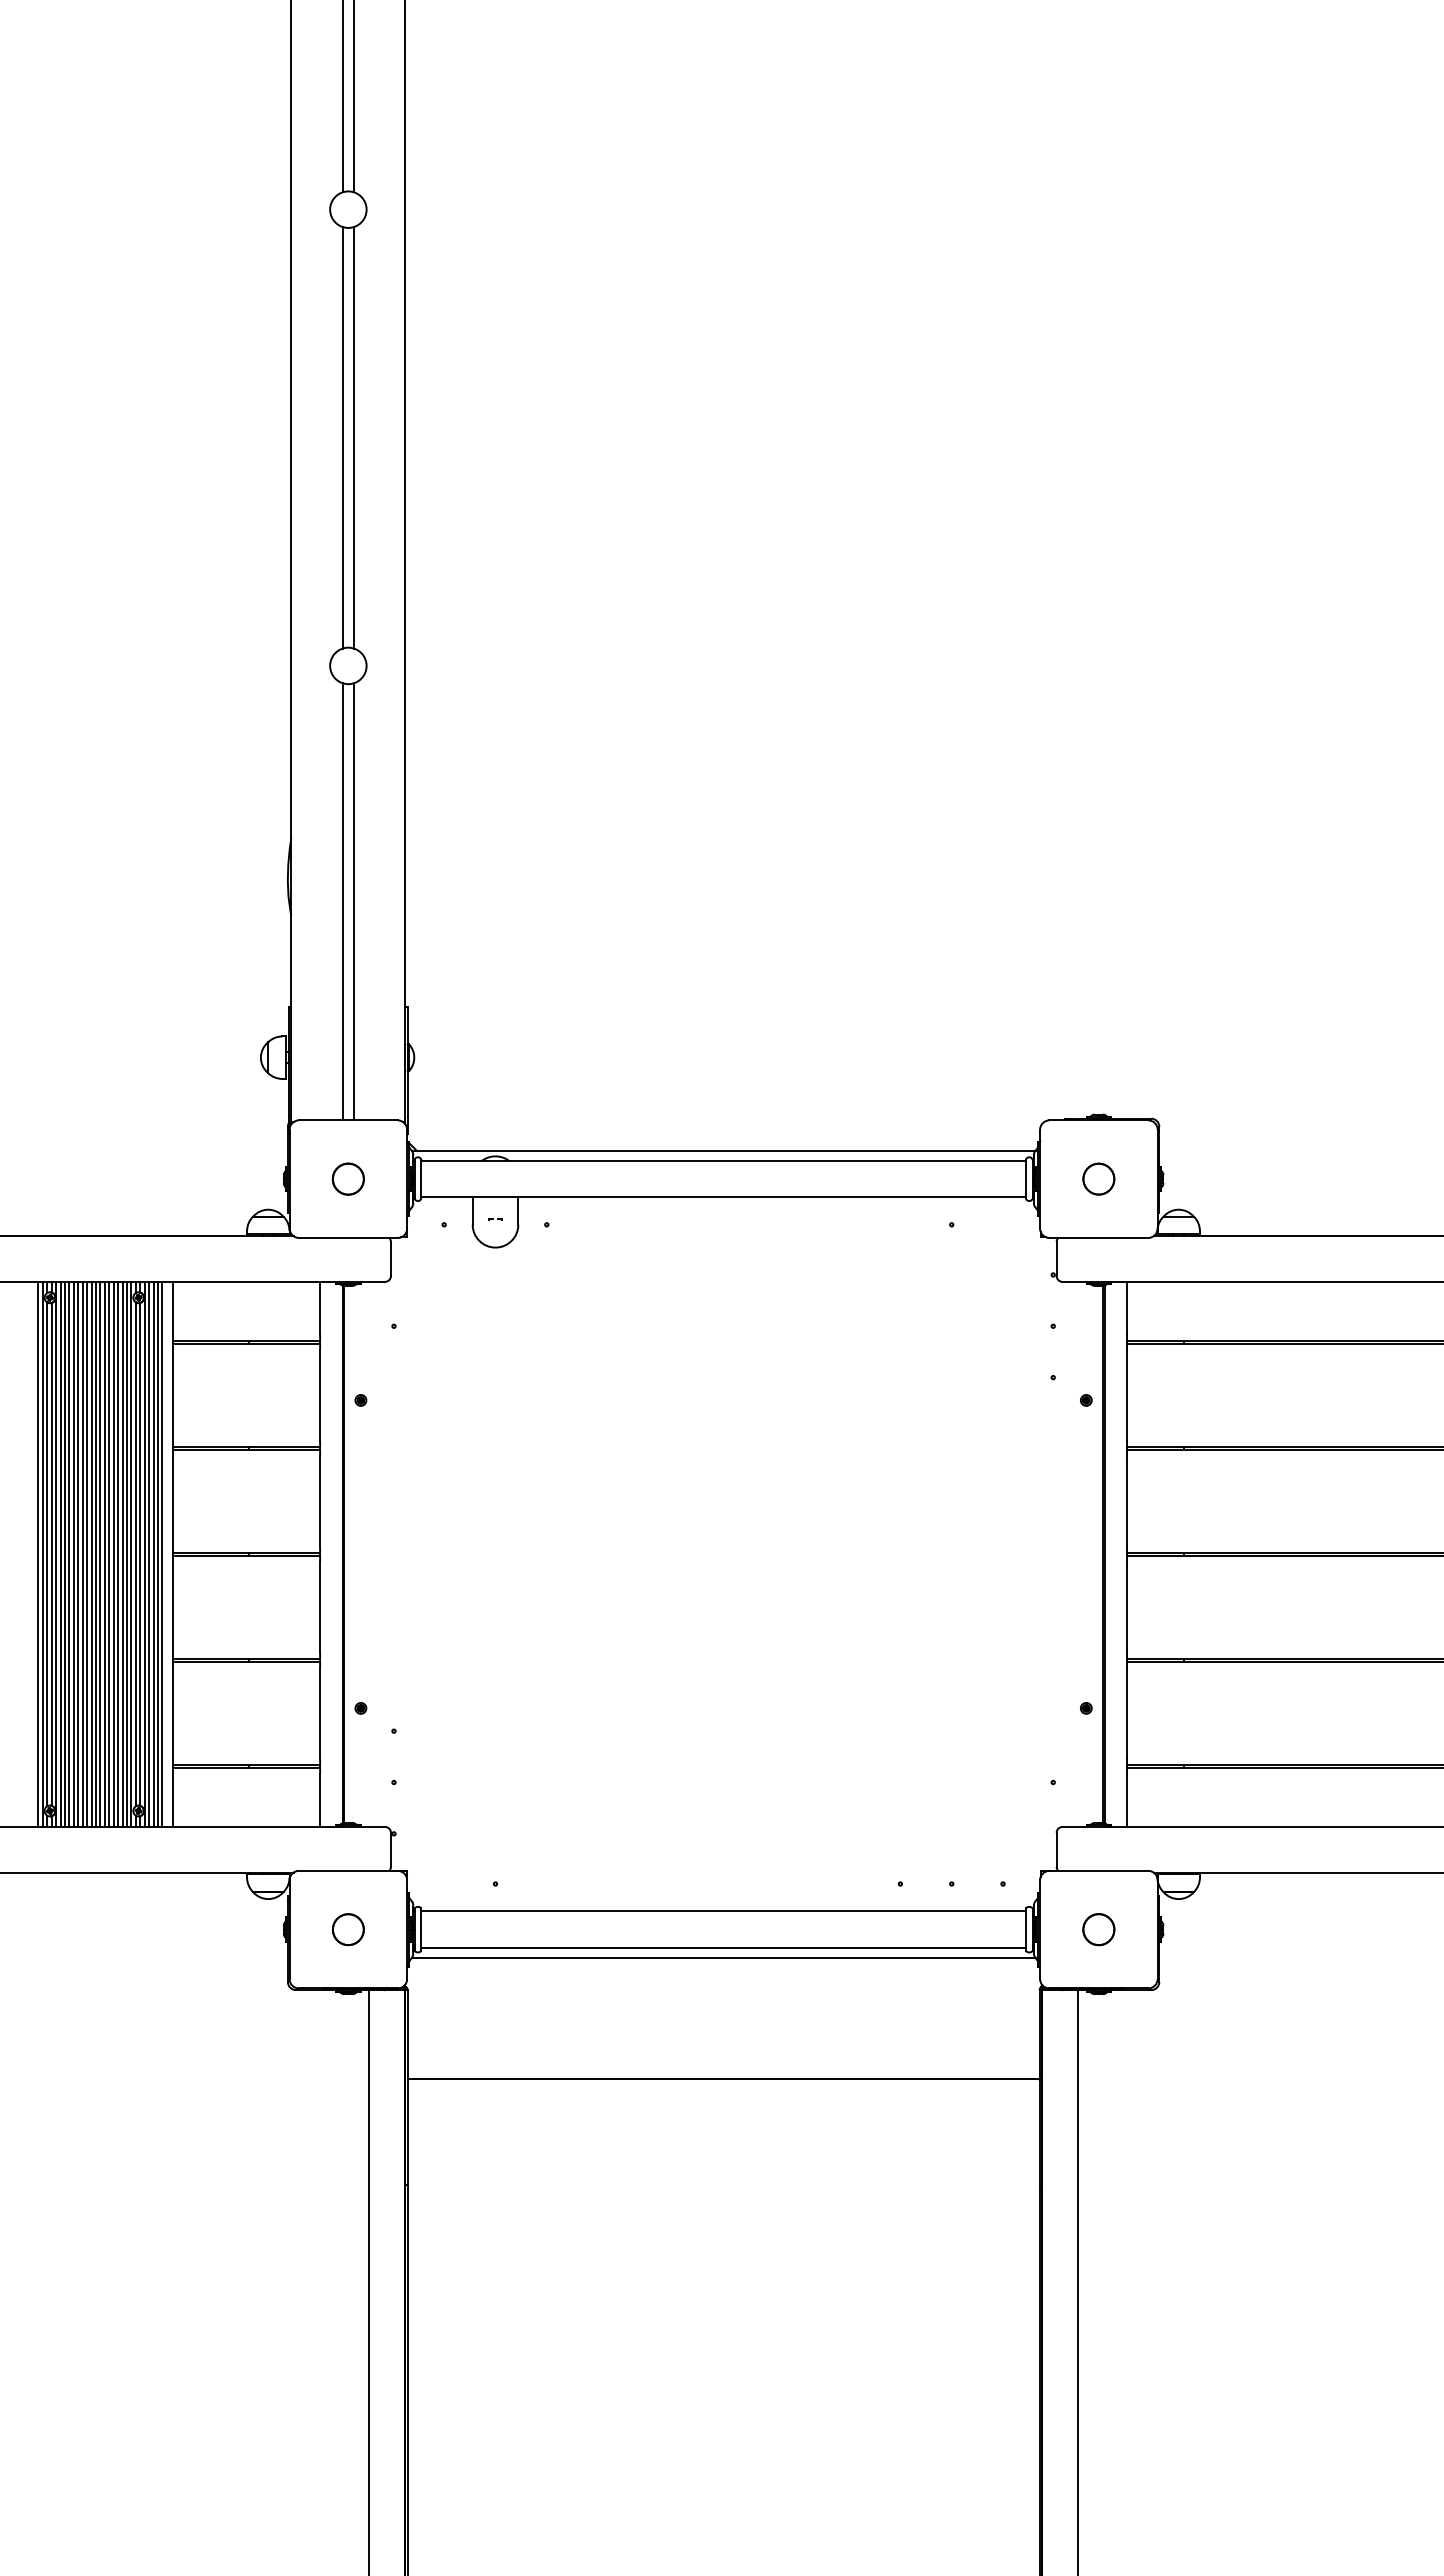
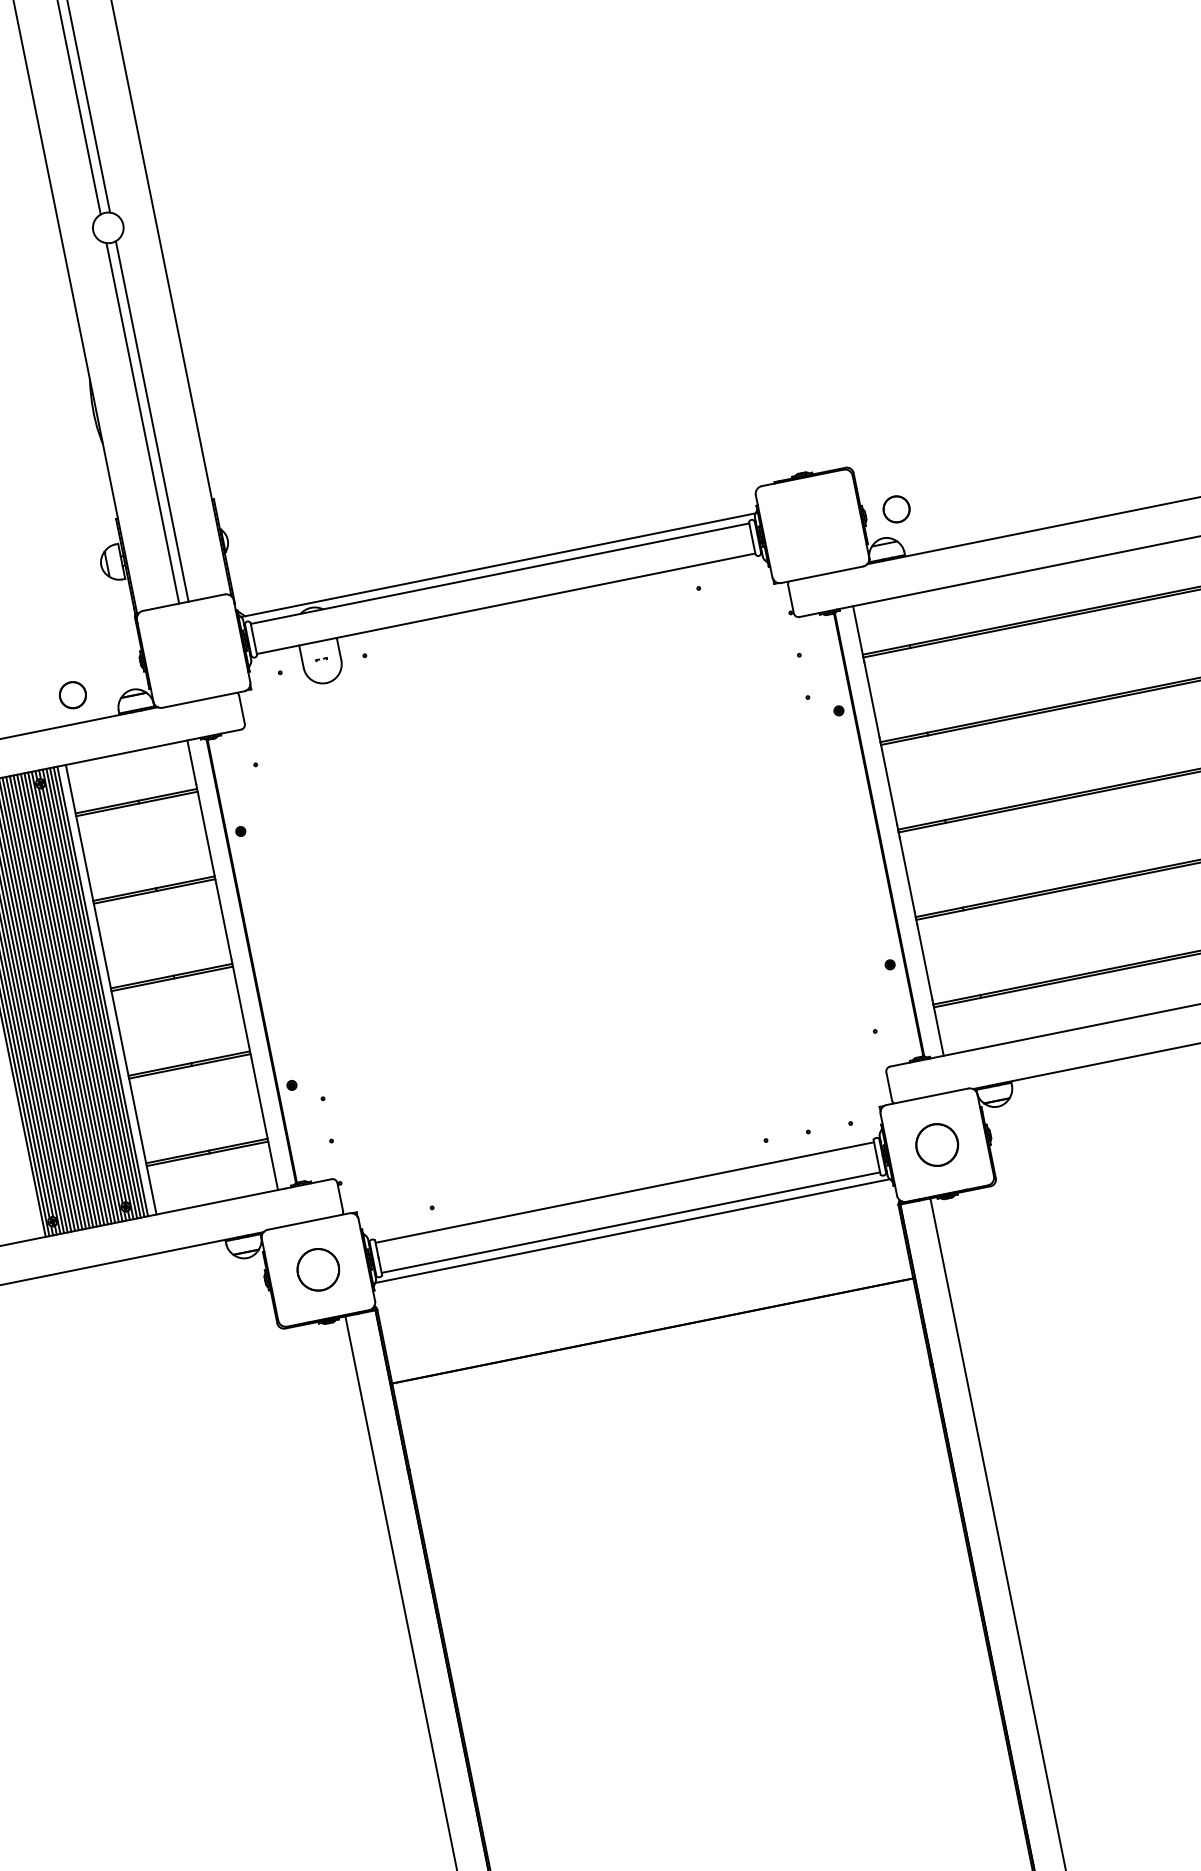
circle: (347, 1178) -> (72, 694), moved
circle: (1098, 1178) -> (896, 508), moved
circle: (348, 1929) -> (318, 1269), size x1.6
circle: (1098, 1929) -> (936, 1145), size x1.6

